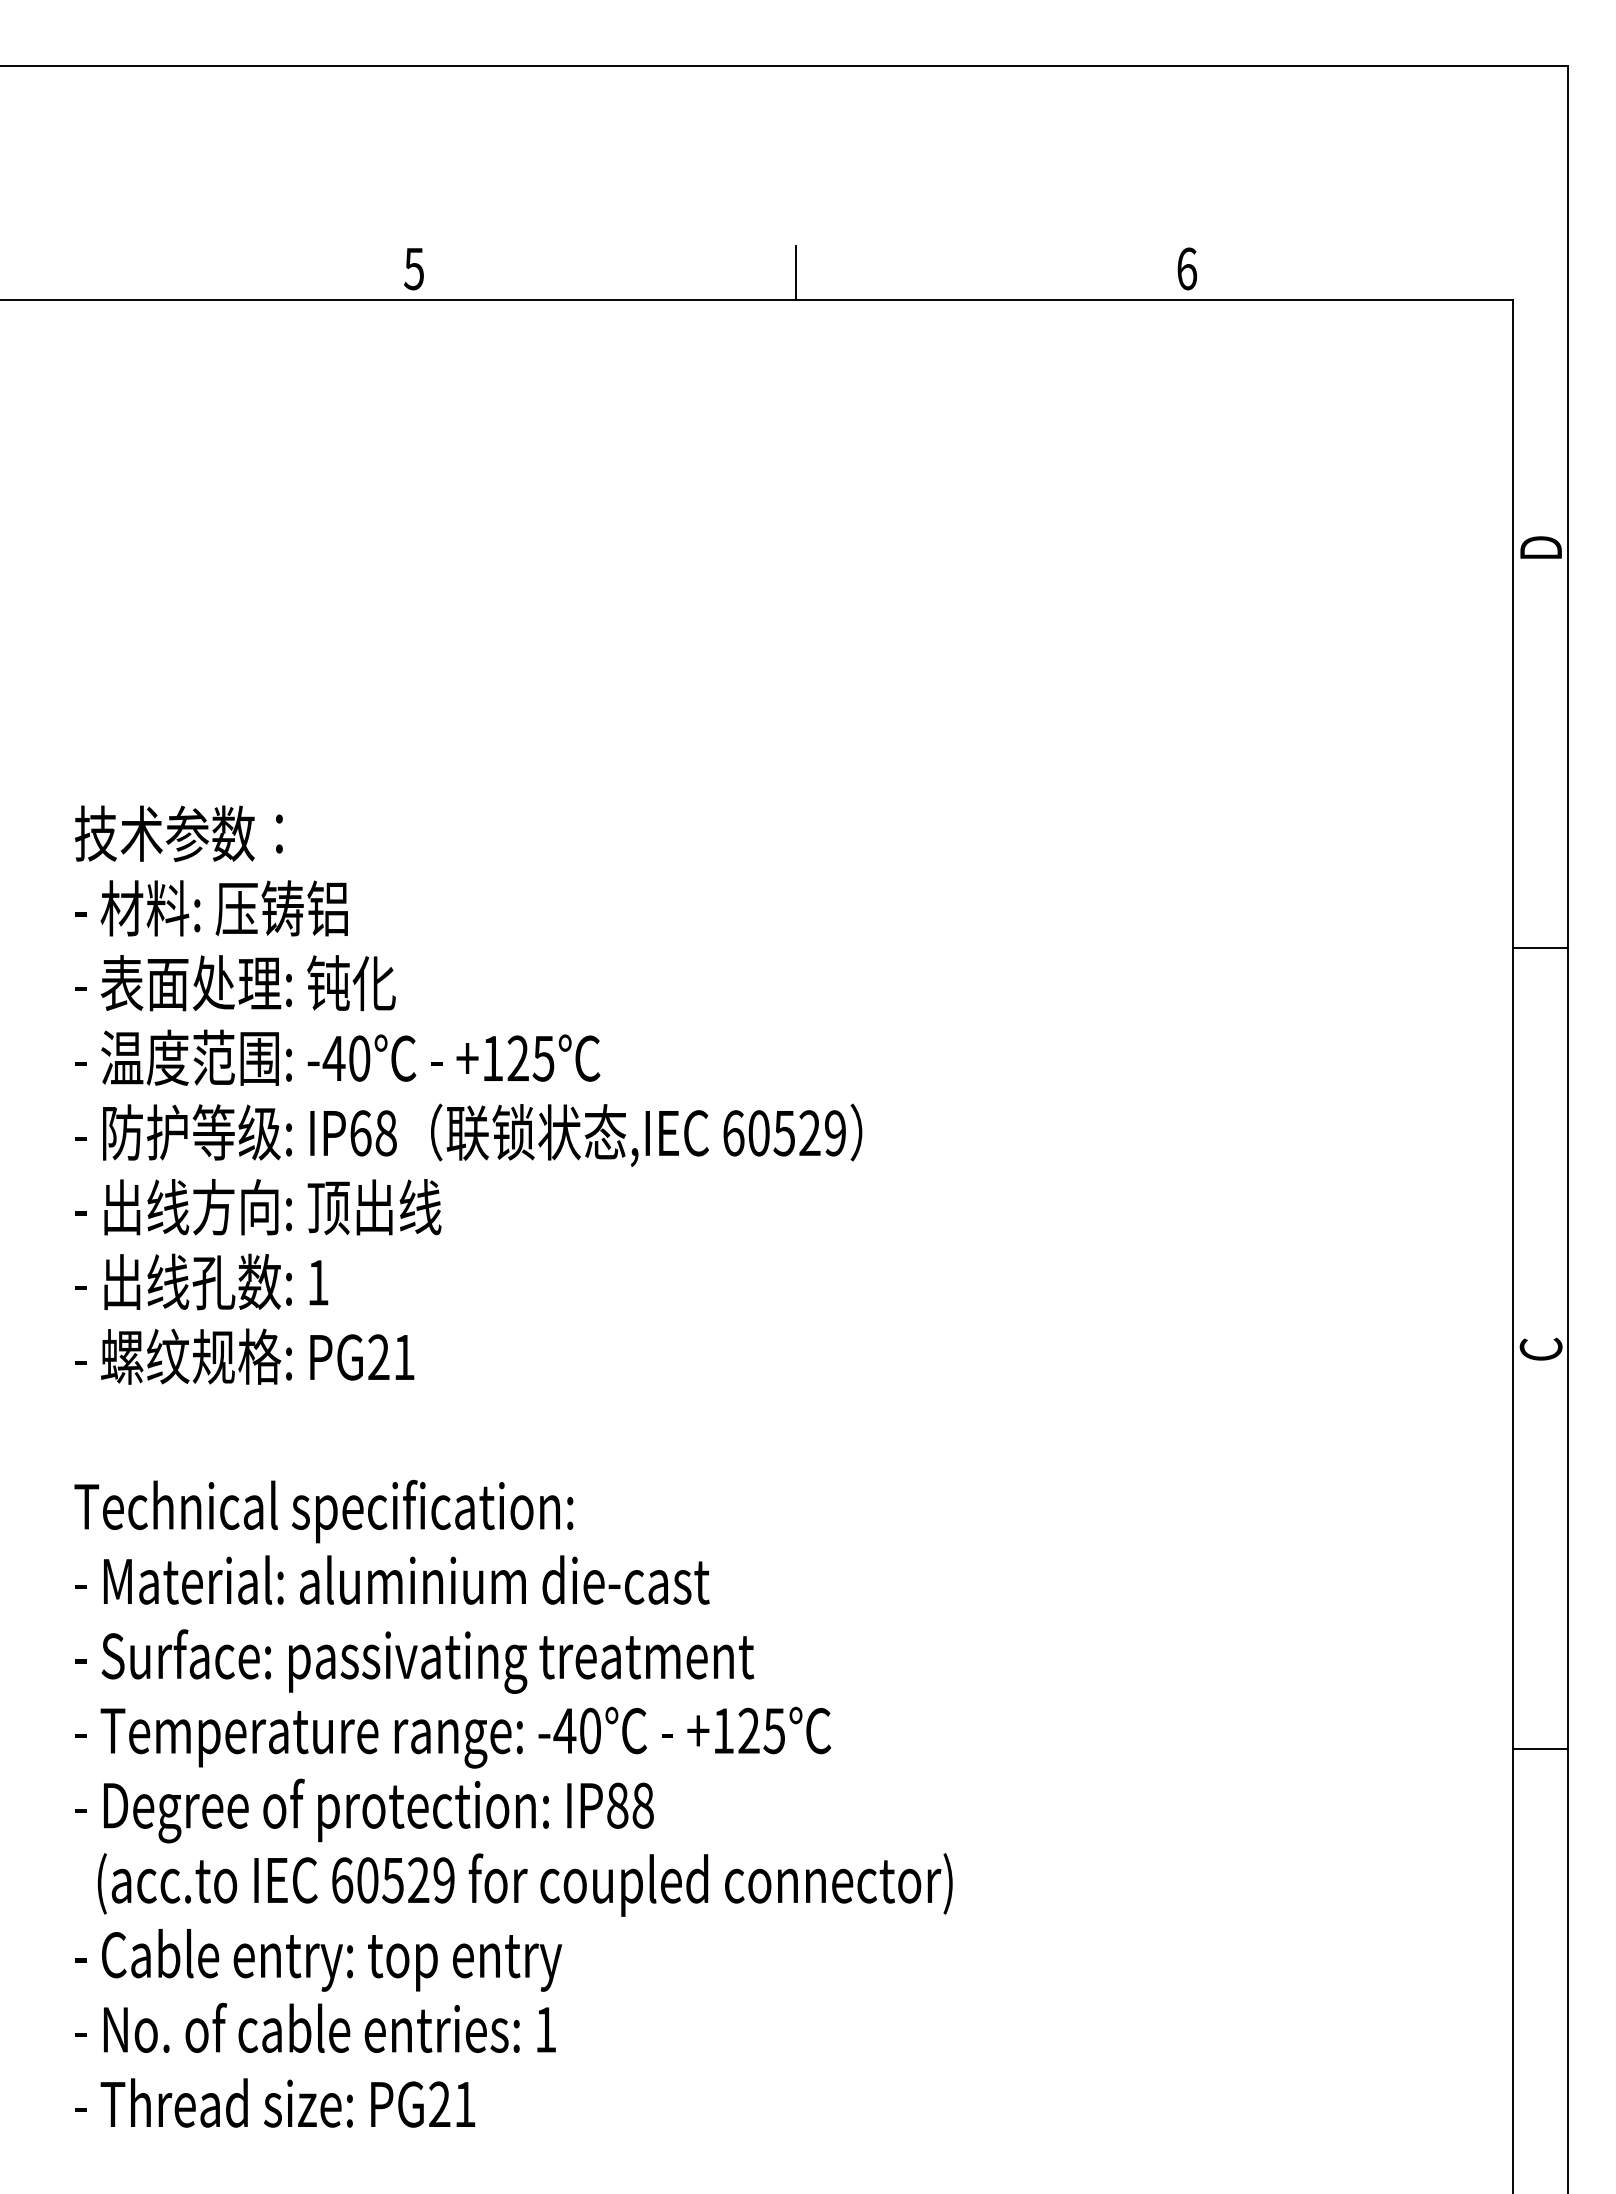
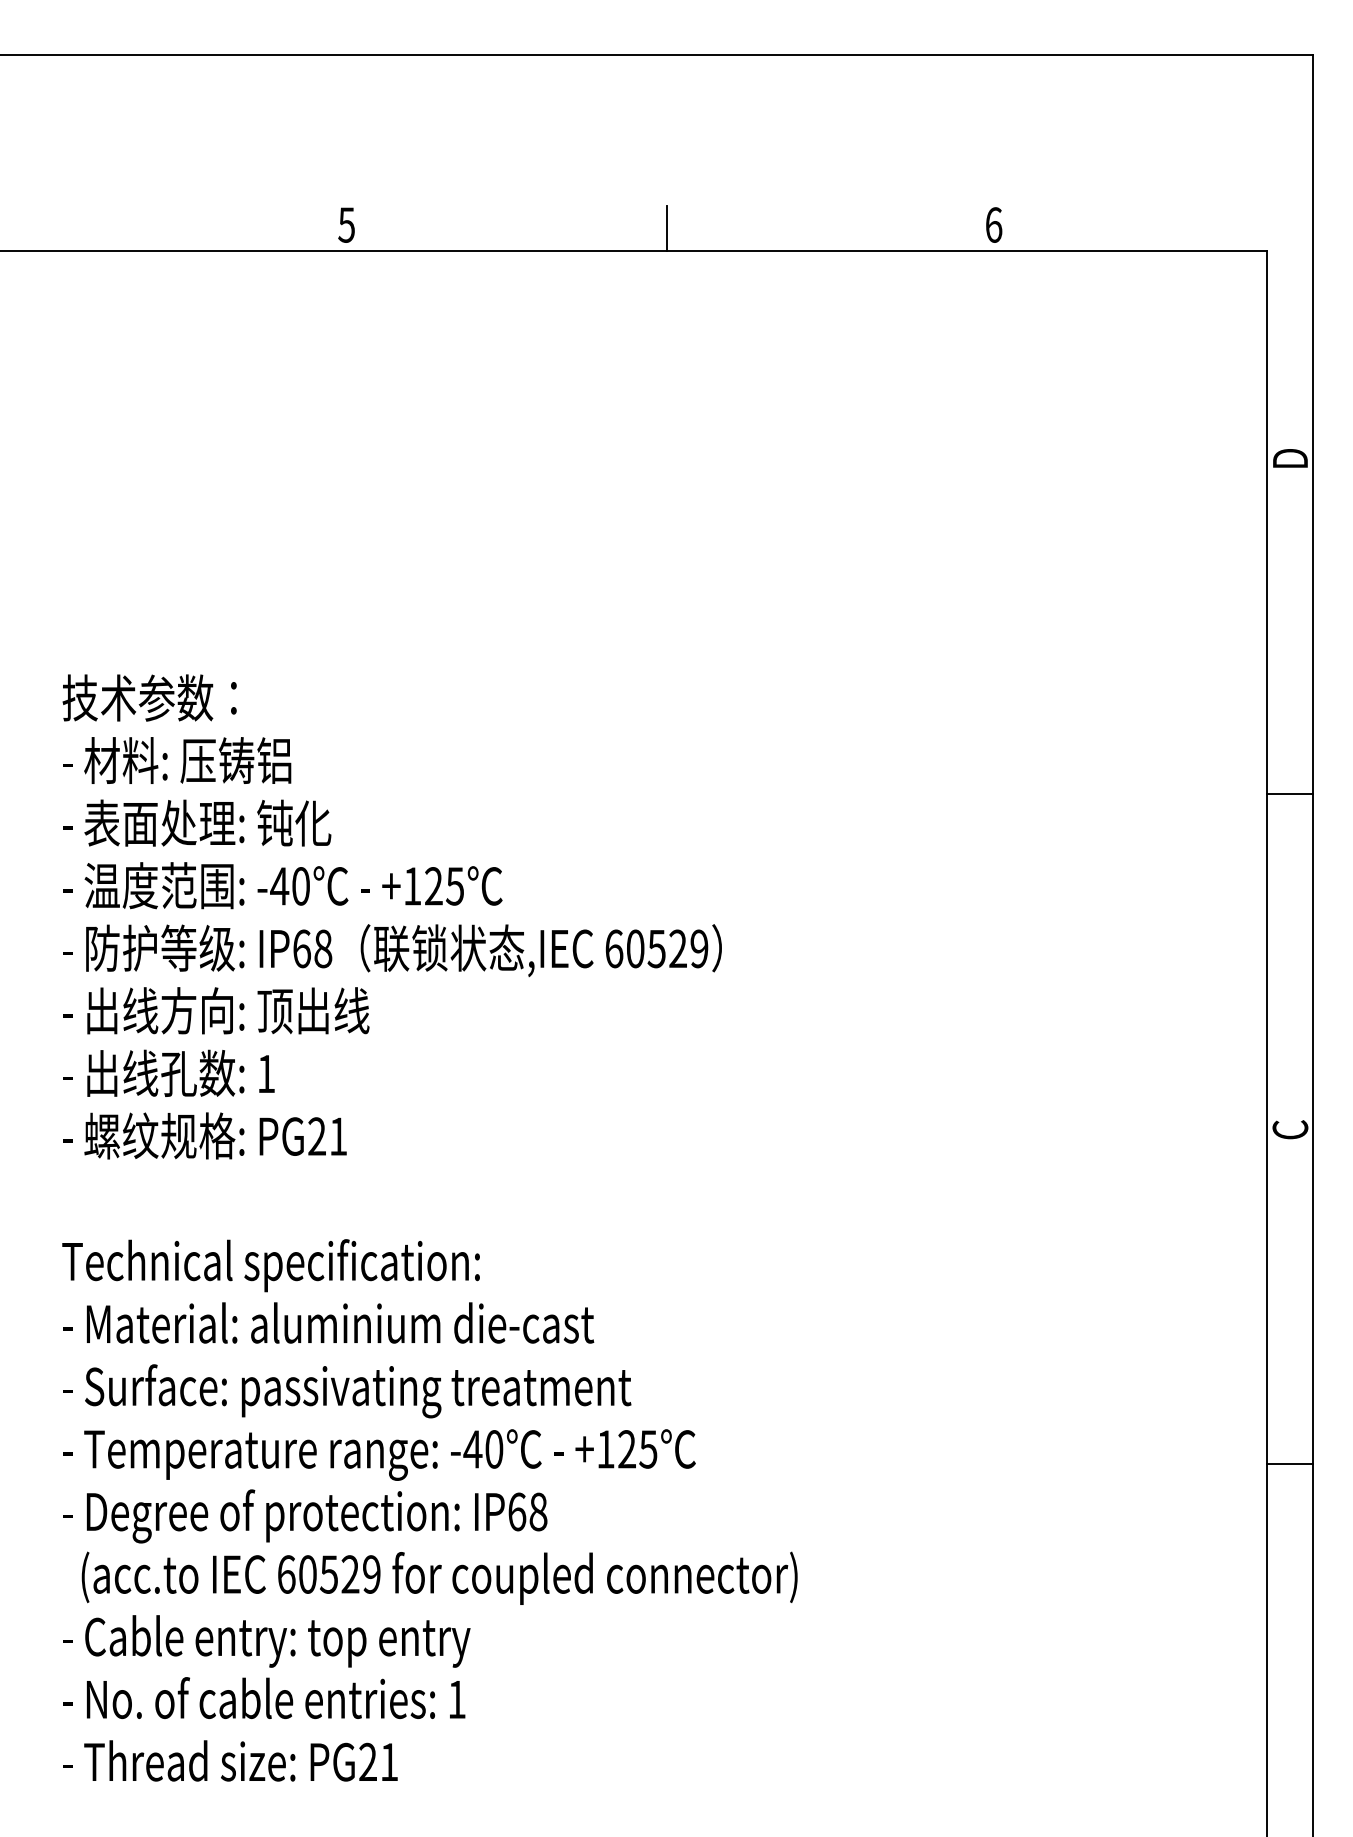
text: (617, 1805) -> (516, 1511), IP88 -> IP68

